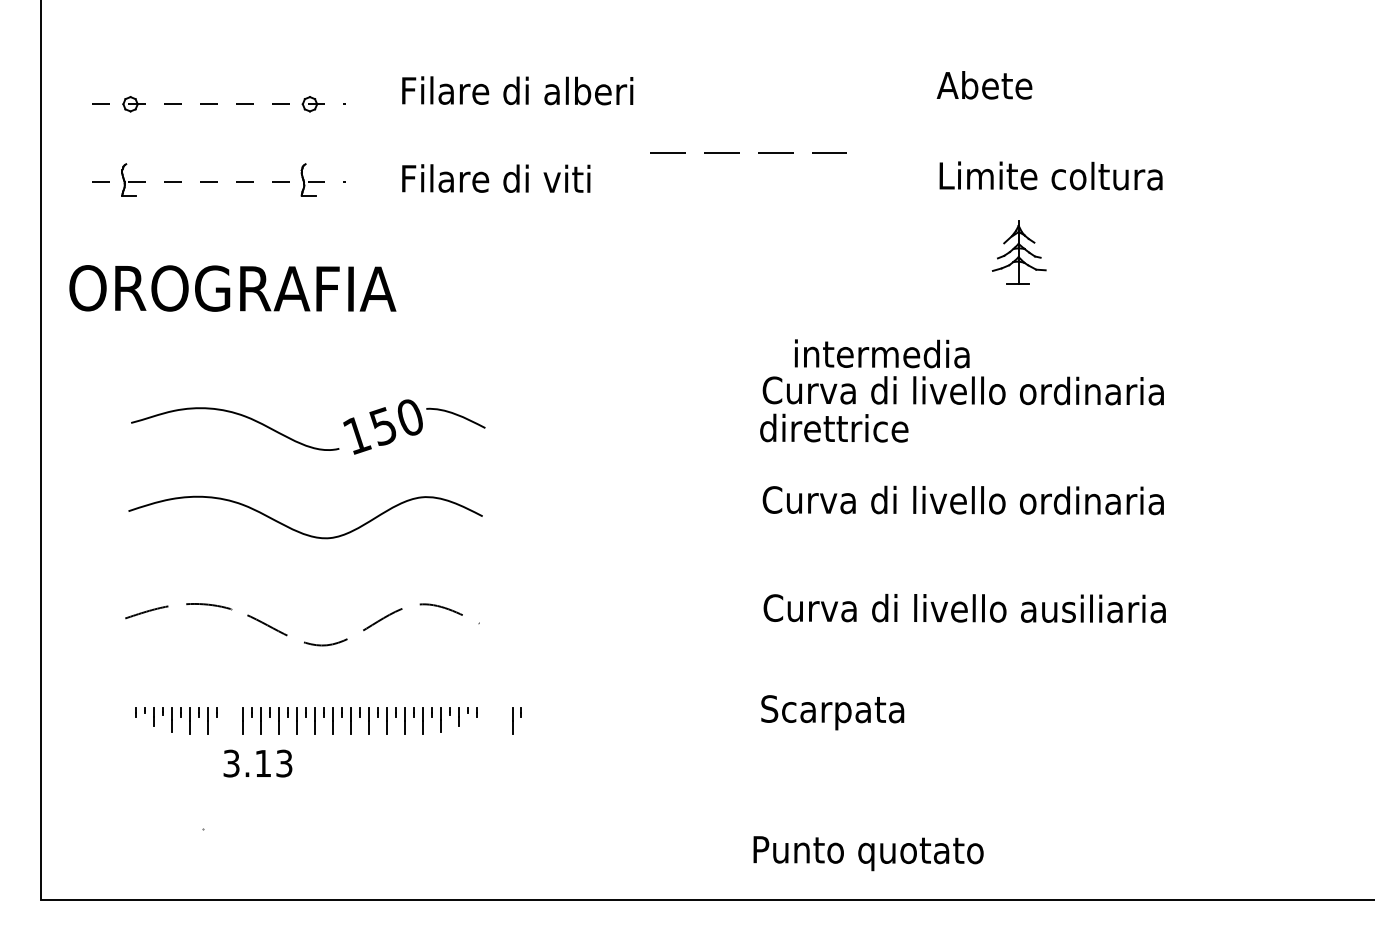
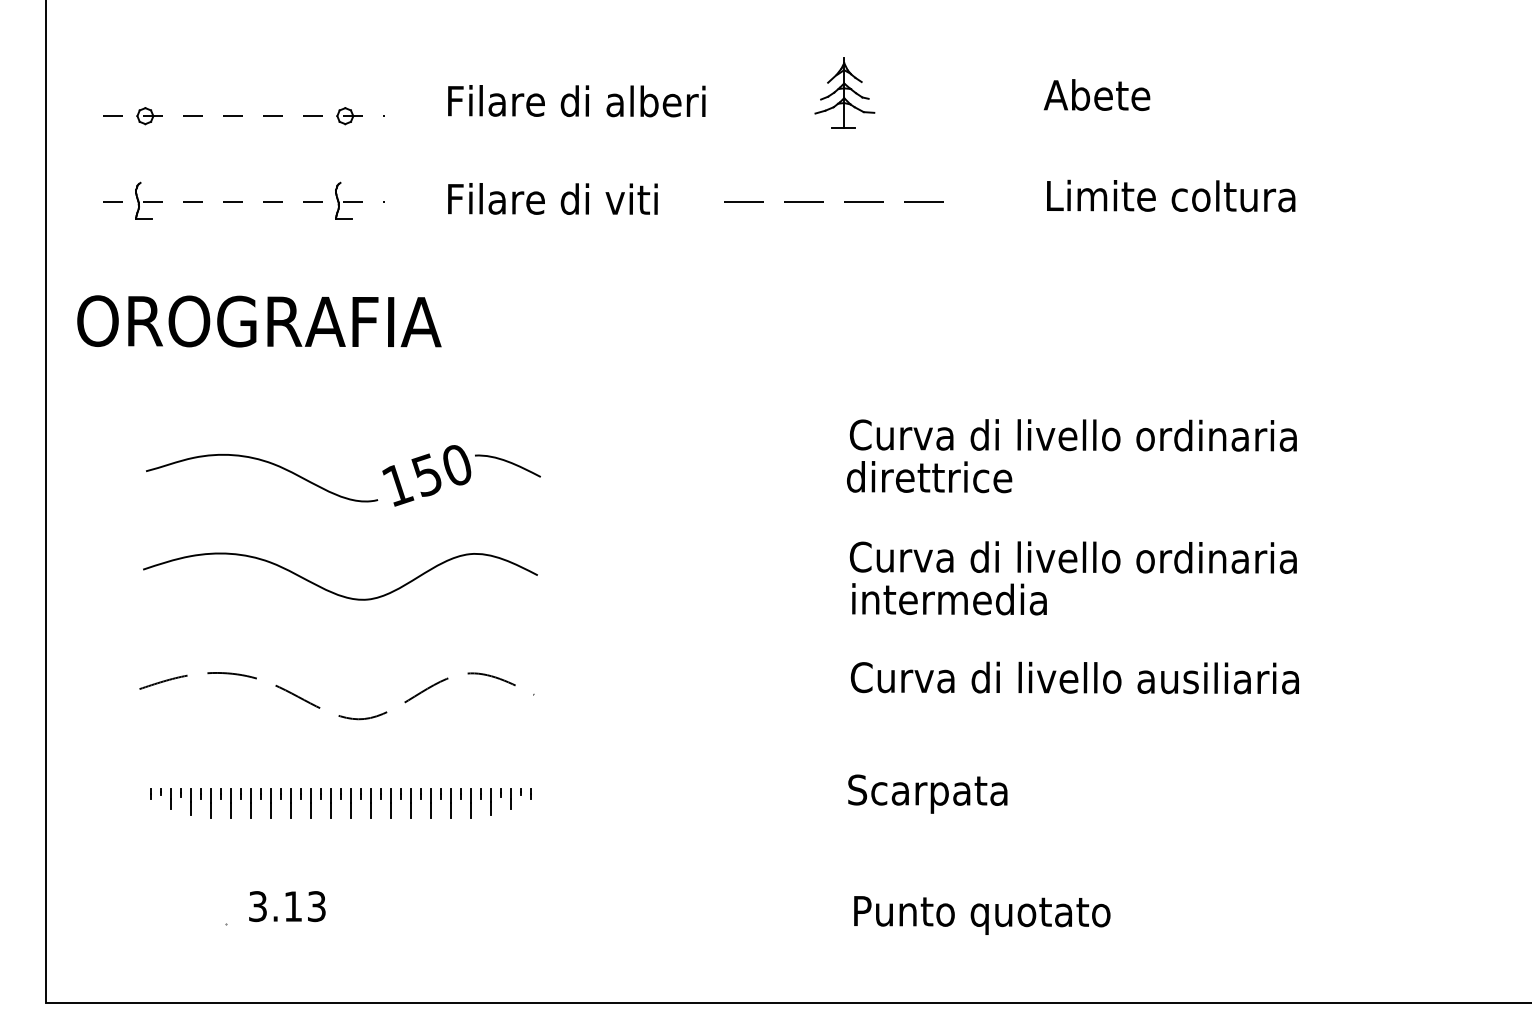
line: (739, 152) -> (823, 202), moved
part: (1019, 252) -> (845, 93), moved
text: (881, 353) -> (948, 598), moved
part: (516, 720) -> (255, 802), moved
text: (257, 763) -> (286, 906), moved
text: (868, 853) -> (982, 915), moved

